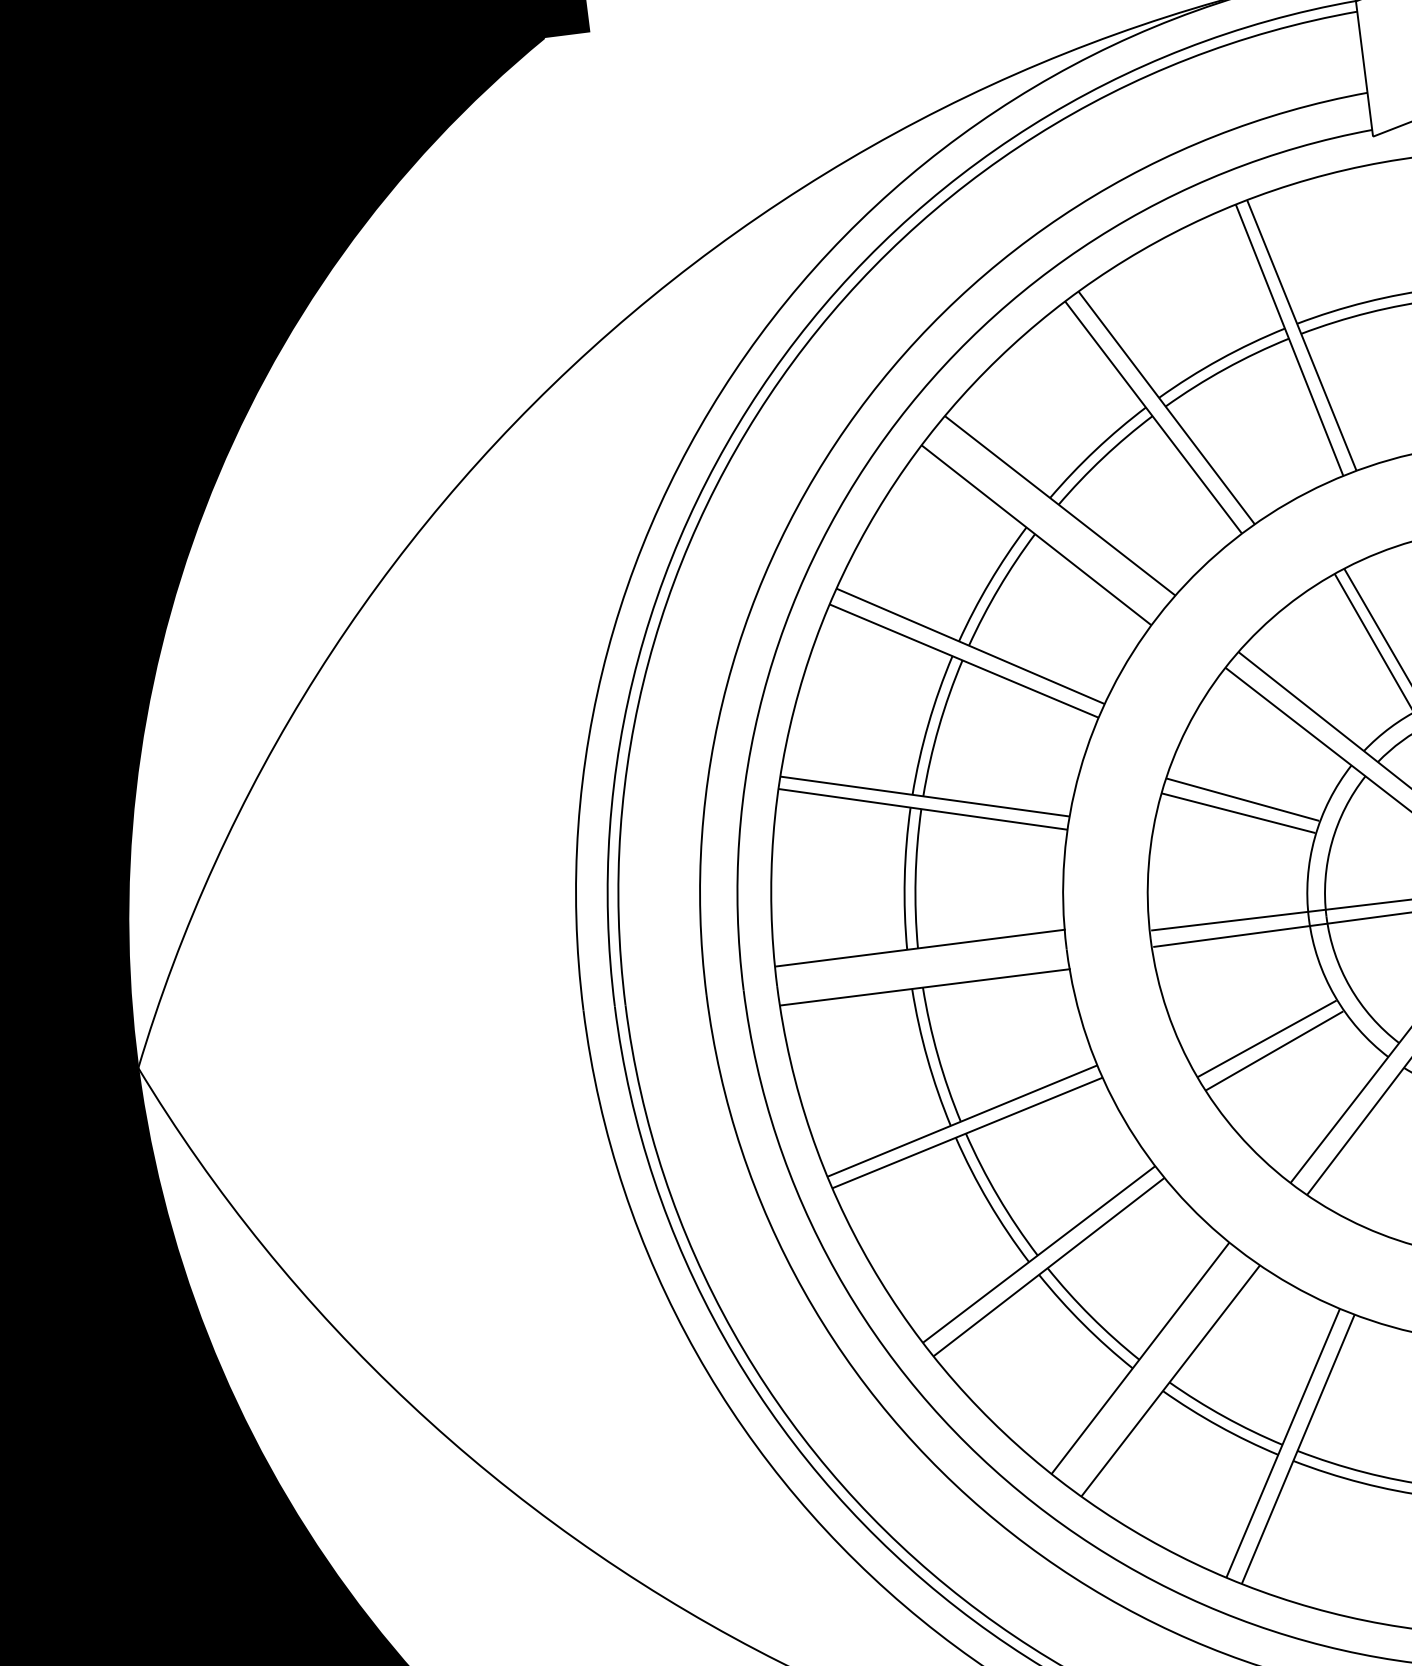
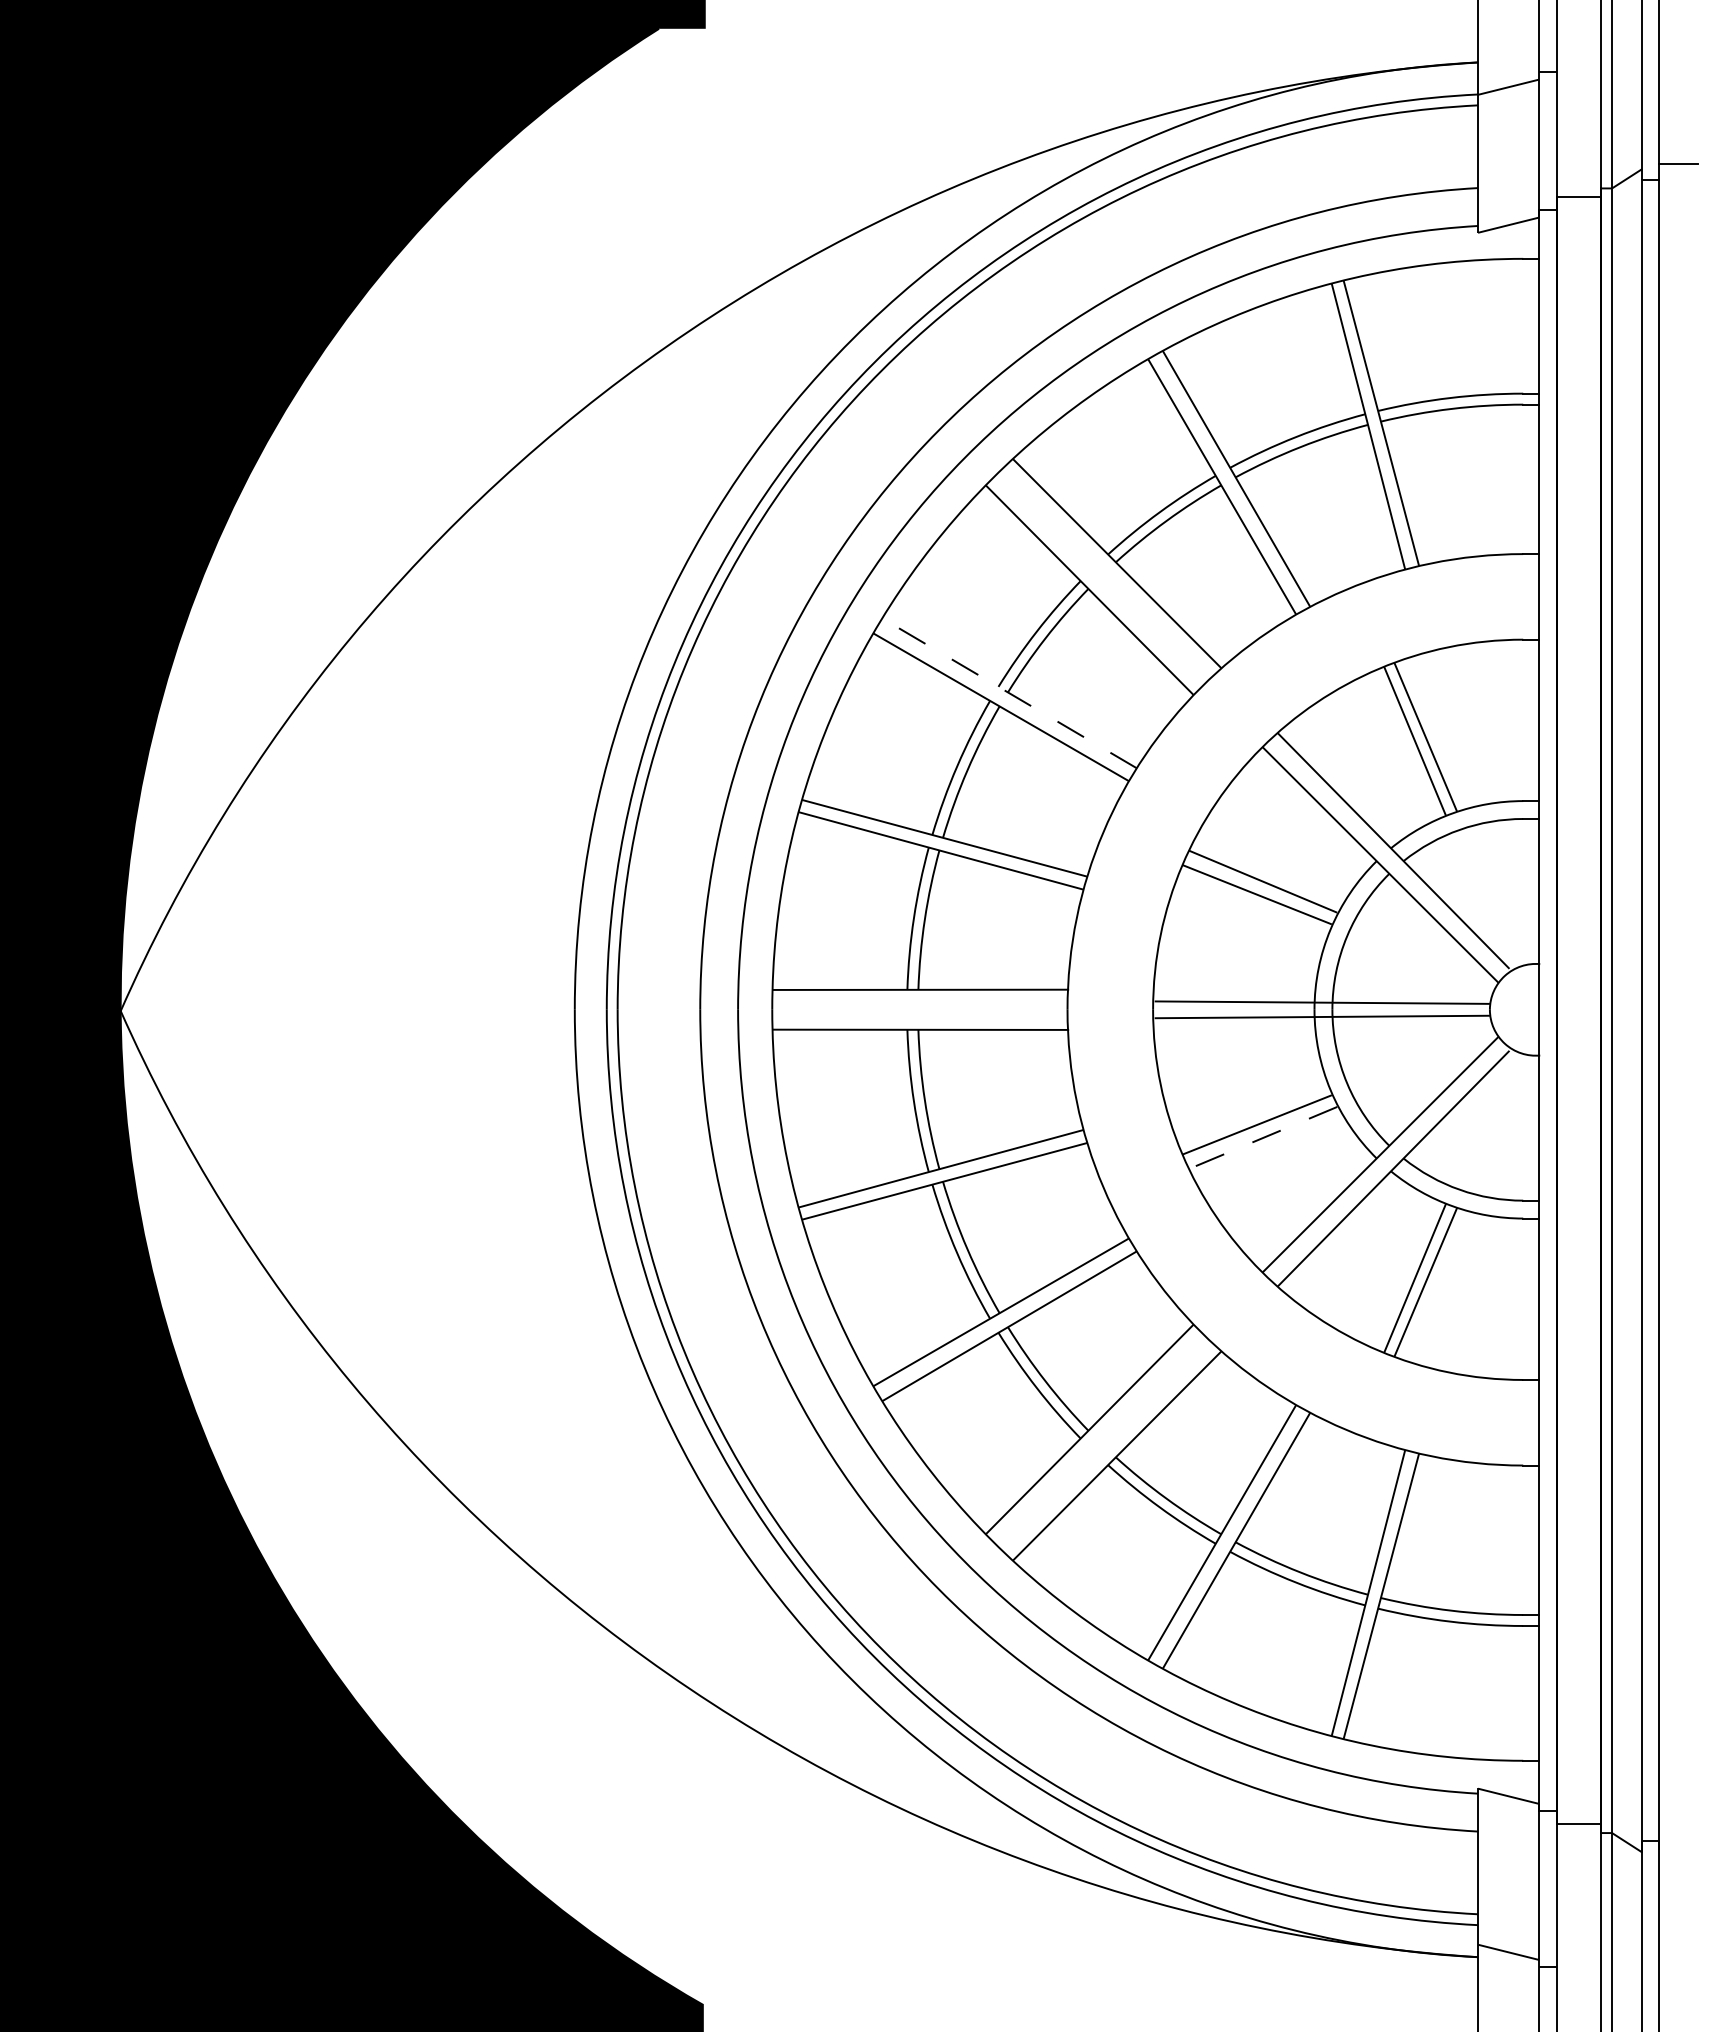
line: (970, 646) -> (1009, 693), solid -> dashed
line: (1273, 1051) -> (1262, 1138), solid -> dashed

